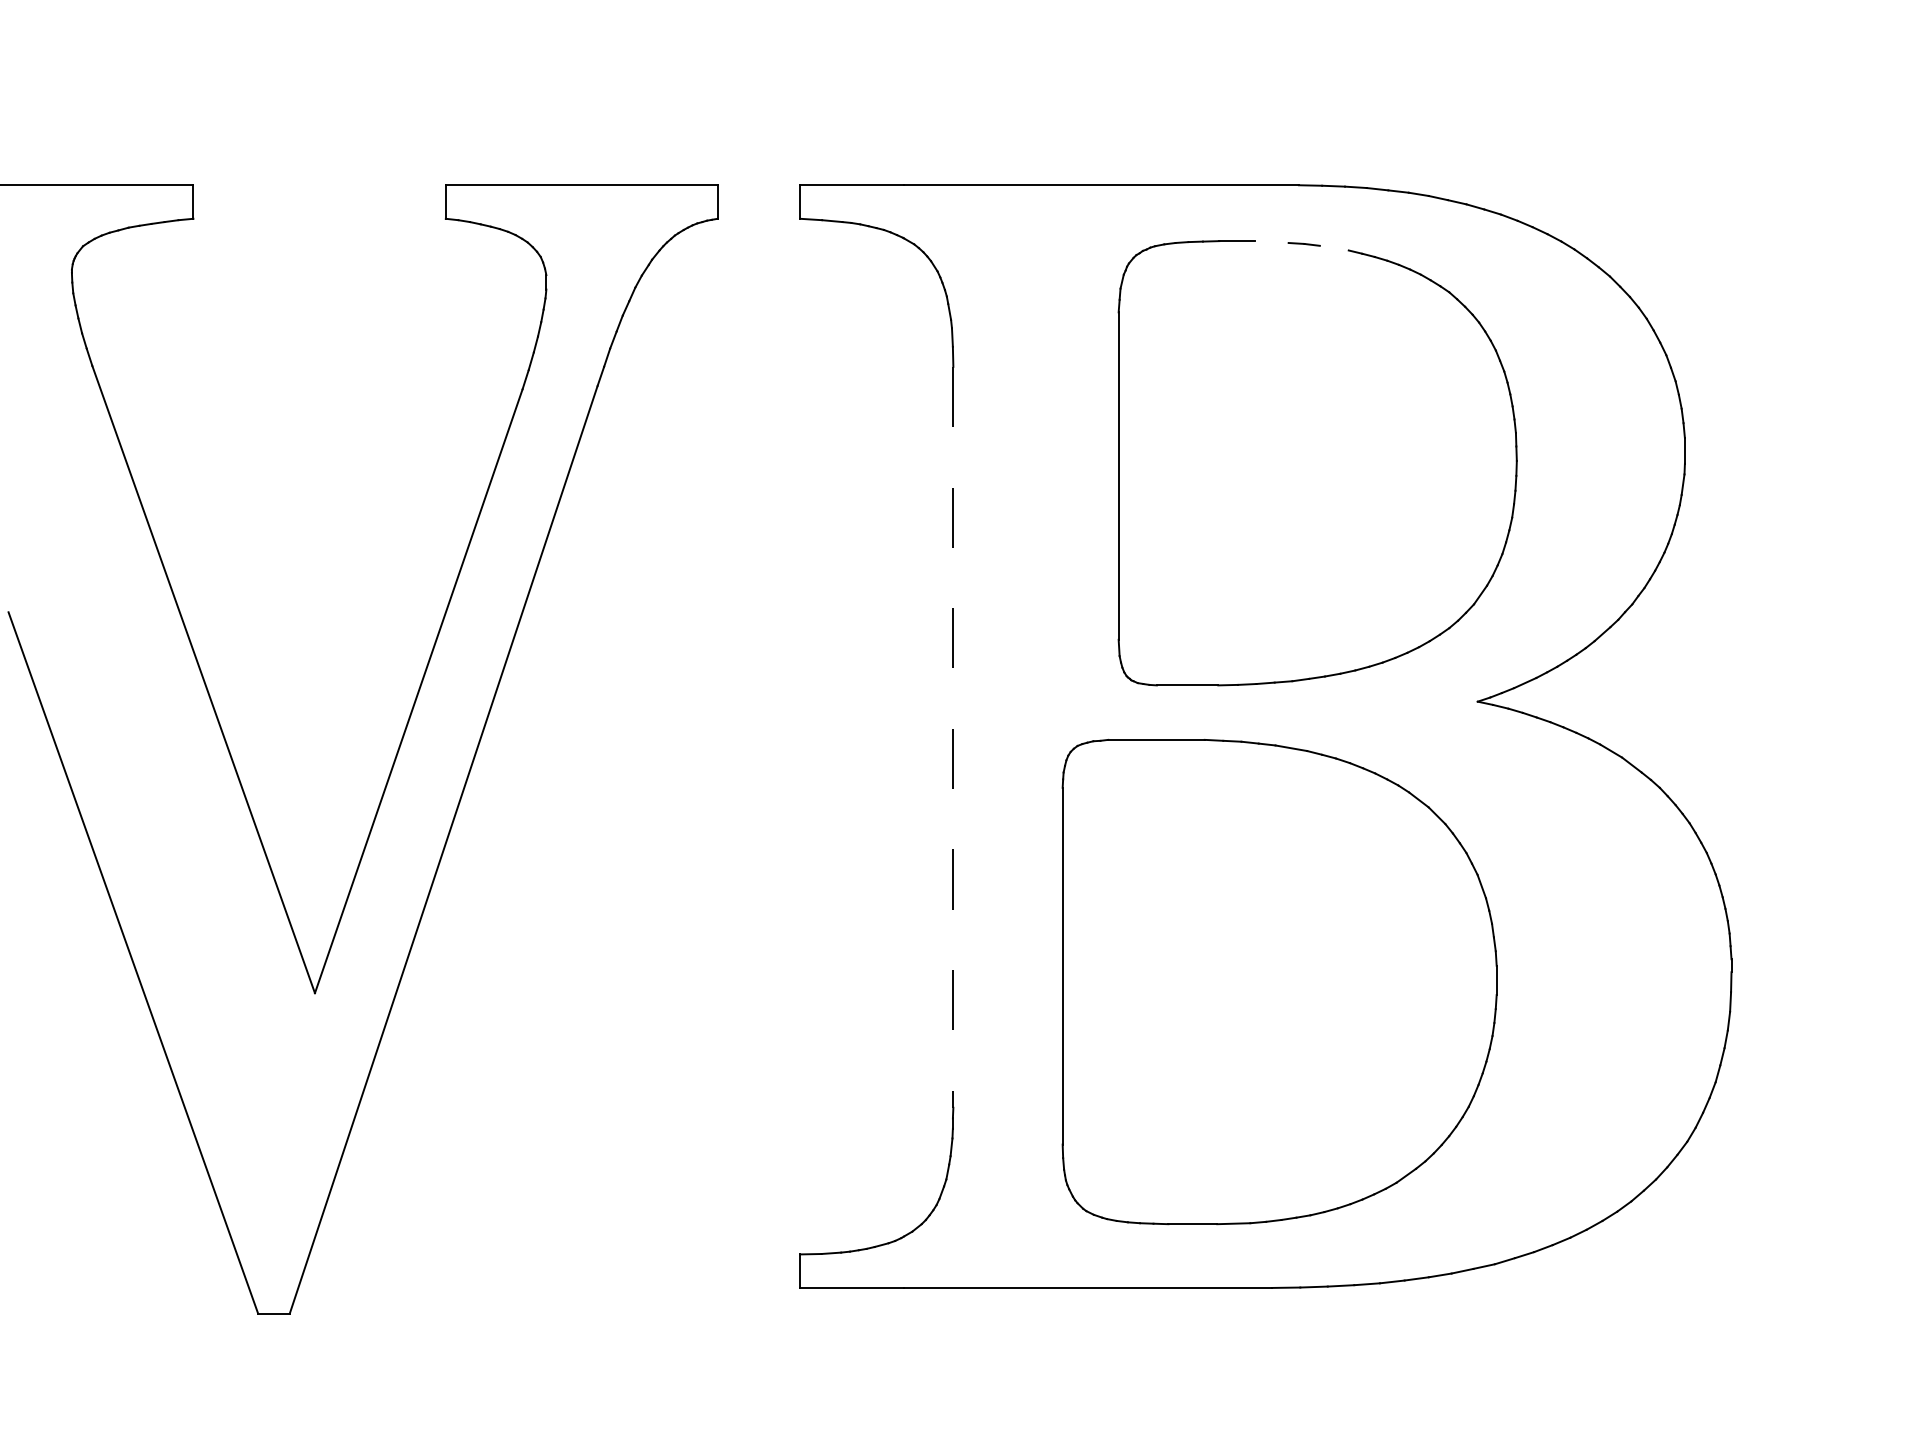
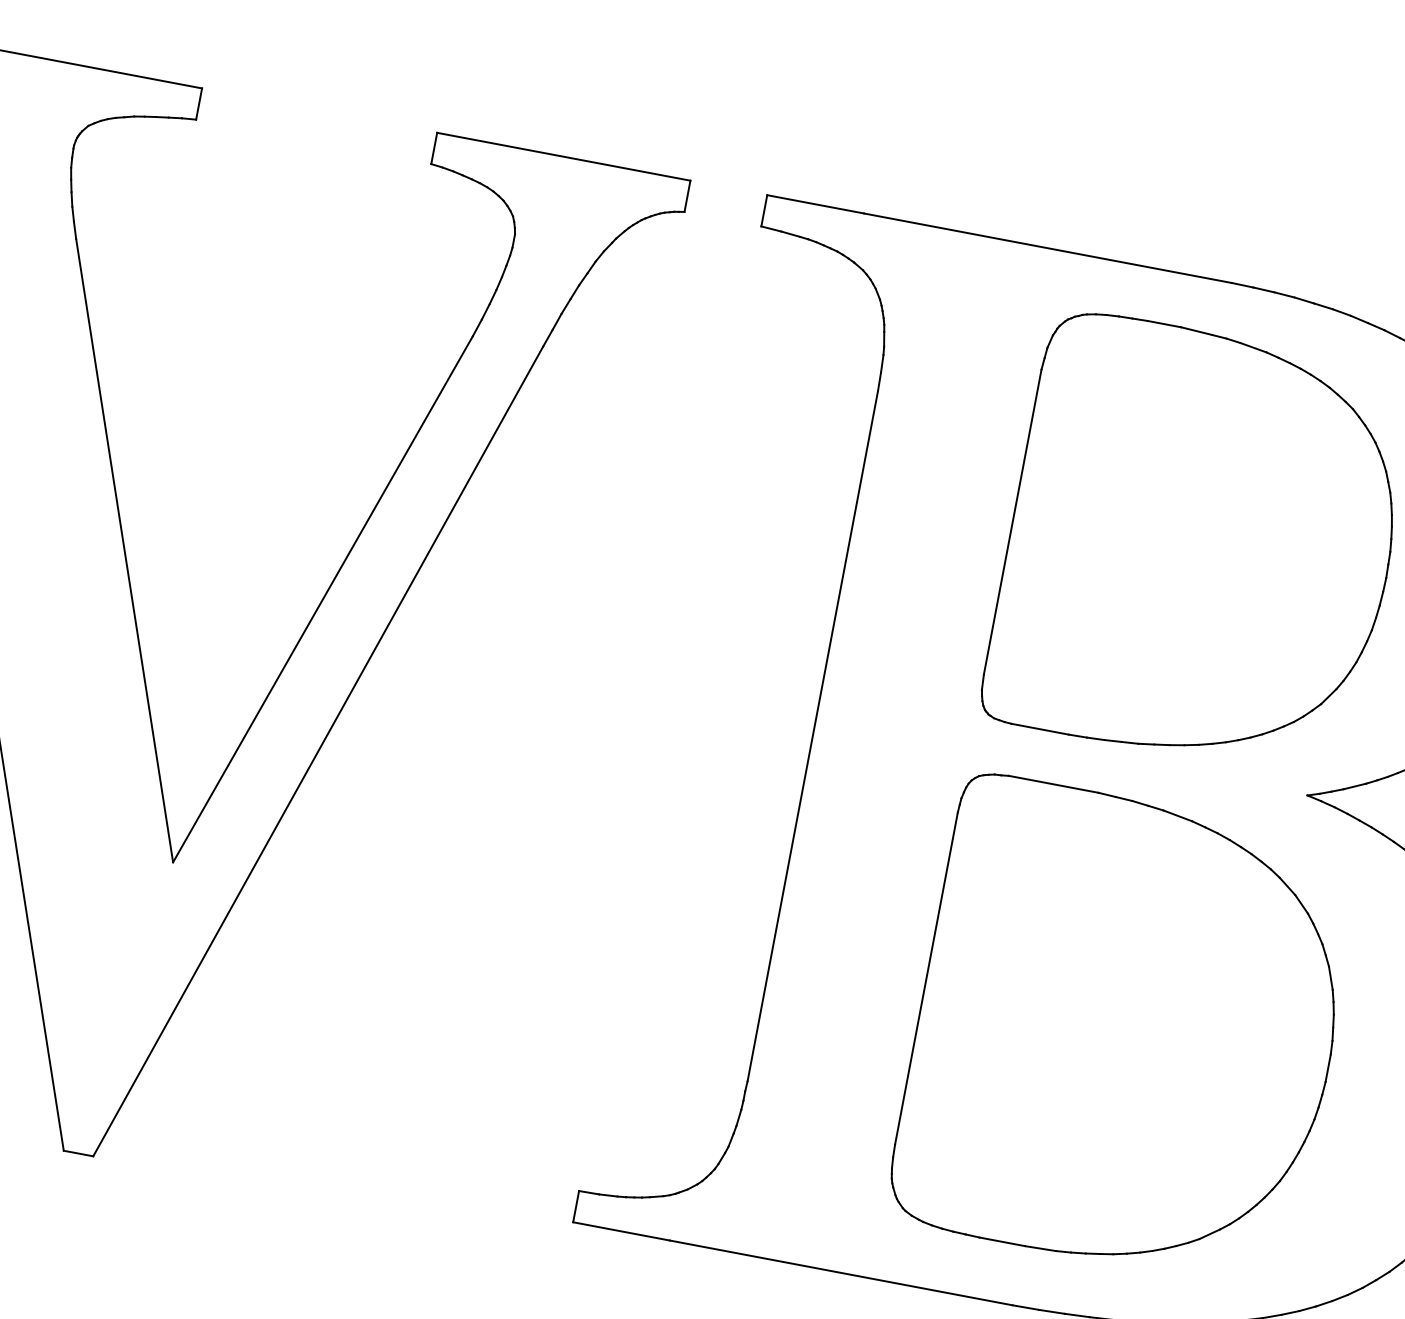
line: (1271, 242) -> (1196, 331), added
line: (1333, 247) -> (1253, 347), added
line: (953, 737) -> (812, 736), dashed -> solid
part: (1279, 982) -> (1125, 1031), moved

